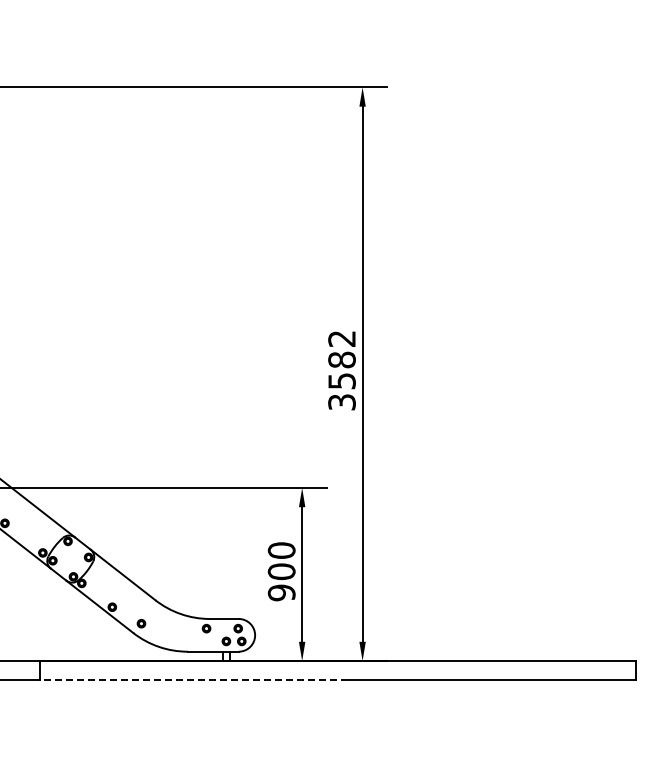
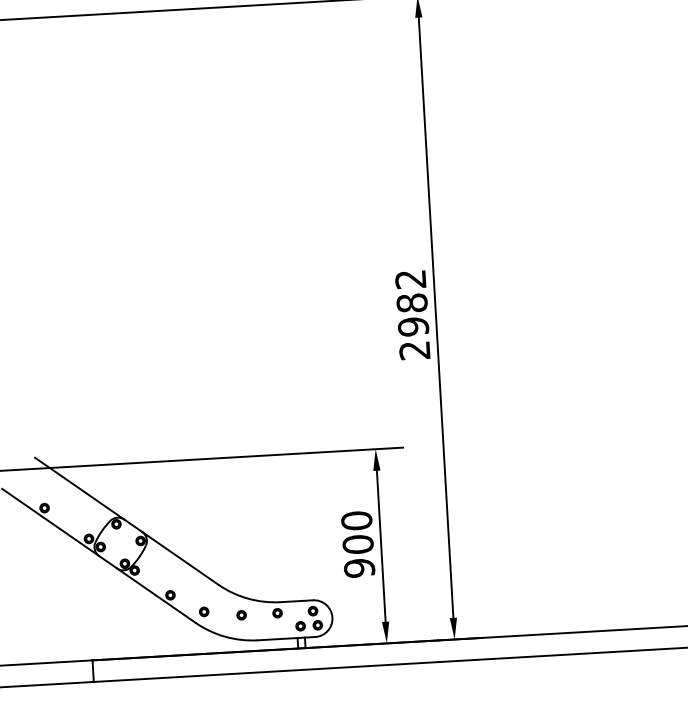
text: (341, 391) -> (413, 338), 3582 -> 2982
part: (174, 628) -> (241, 615), added
line: (193, 680) -> (266, 672), dashed -> solid

